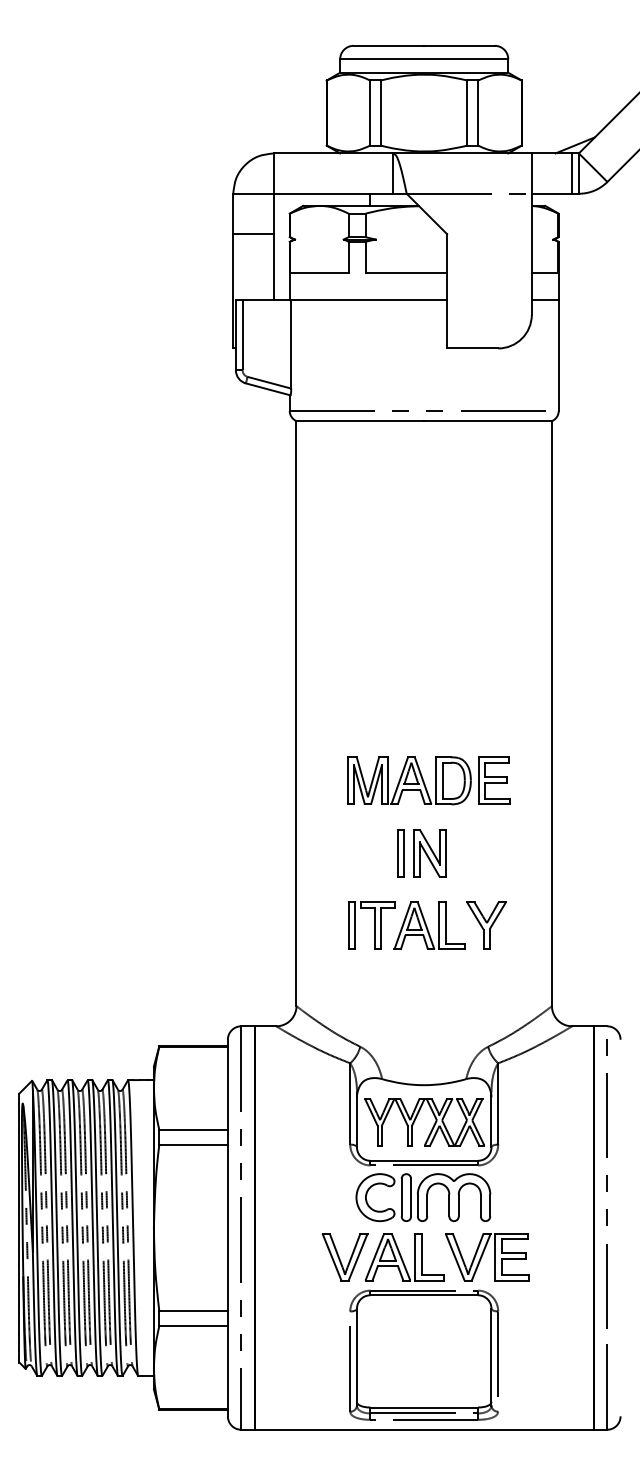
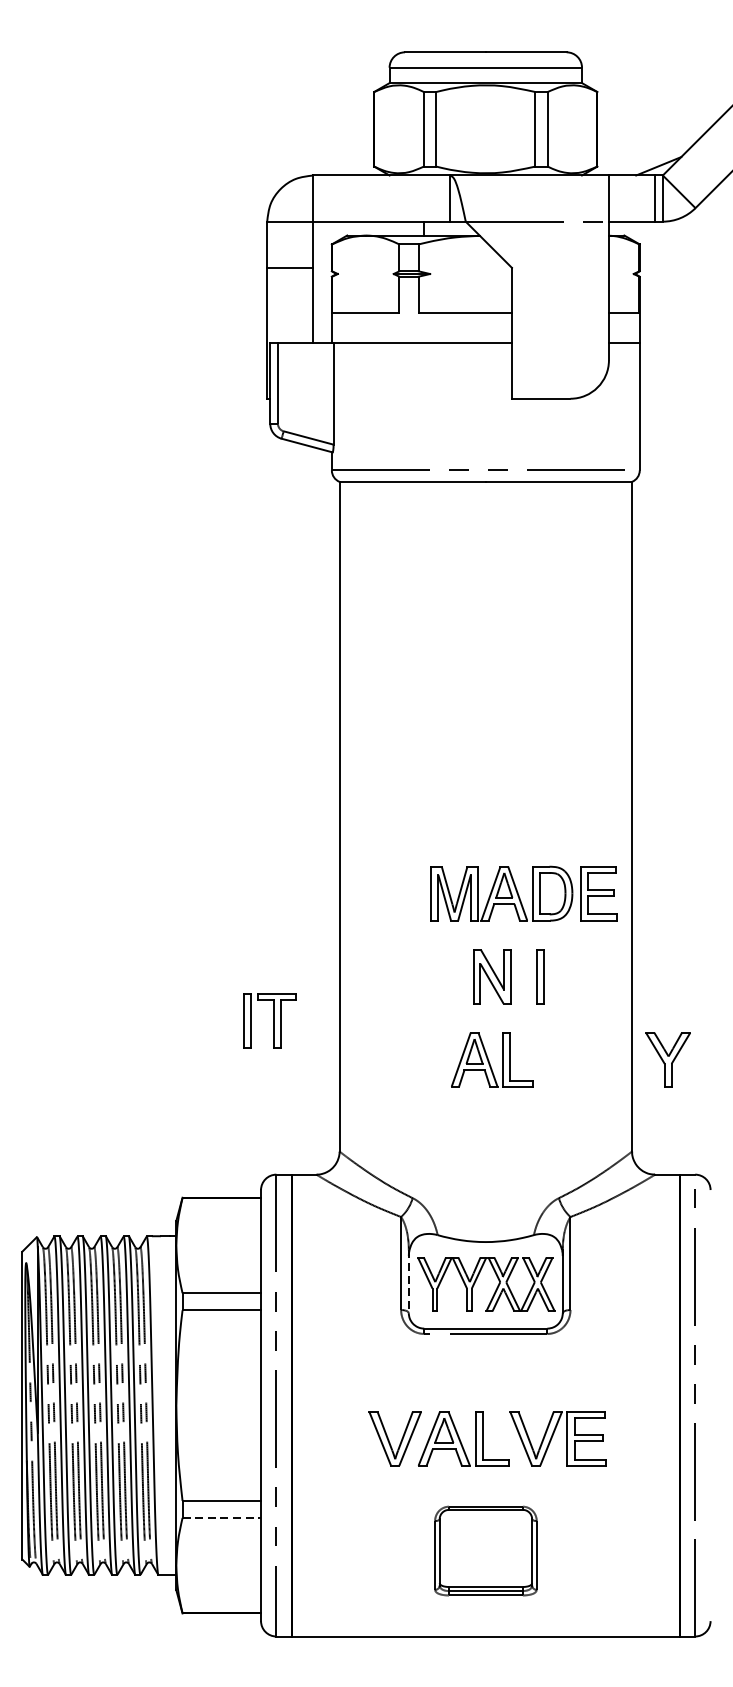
part: (428, 780) -> (523, 893), moved
part: (400, 853) -> (539, 976), moved
part: (371, 925) -> (269, 1020), moved
part: (486, 925) -> (668, 1059), moved
line: (356, 1120) -> (408, 1282), solid -> dashed
part: (423, 1197) -> (484, 1370), removed
line: (194, 1326) -> (222, 1518), solid -> dashed
part: (424, 1354) -> (486, 1550), size x0.6

